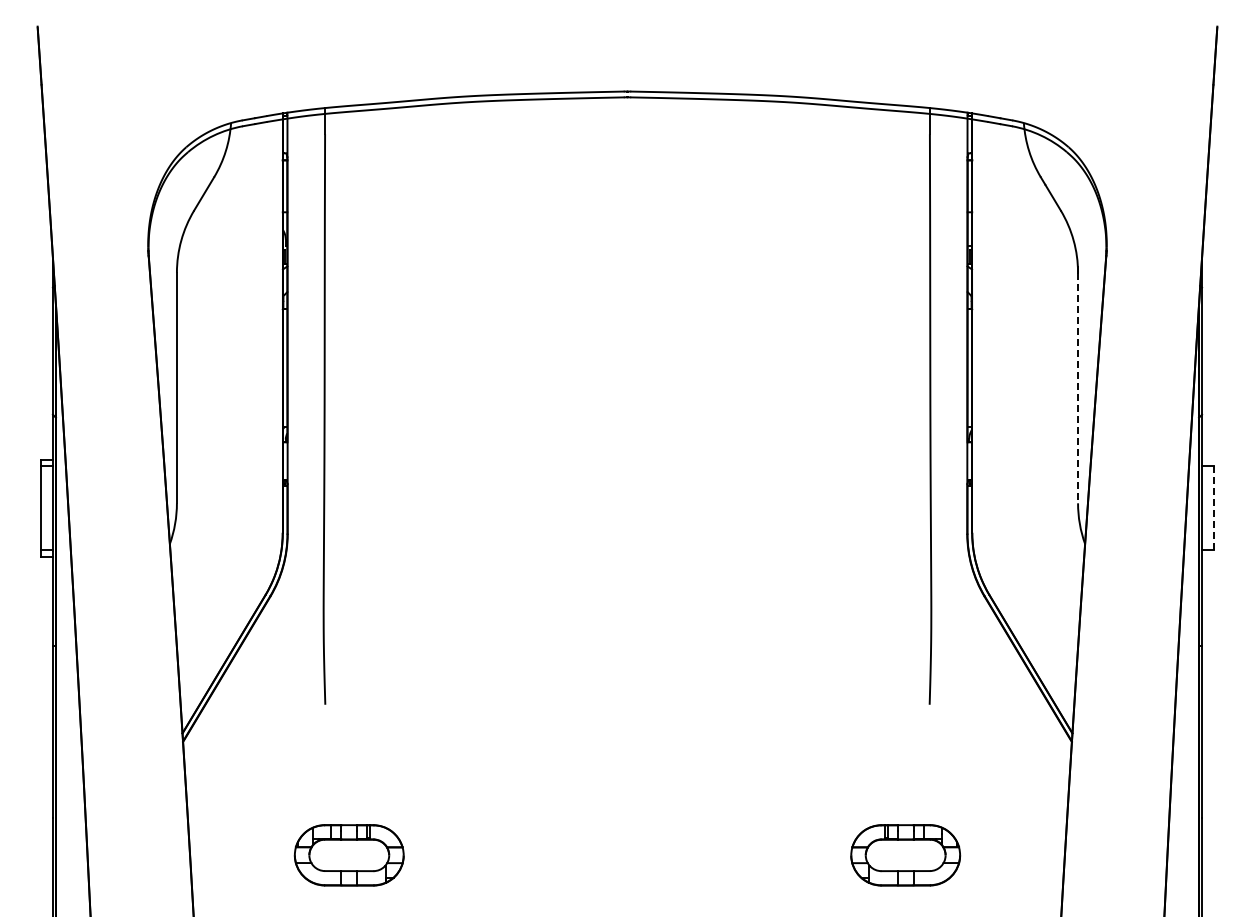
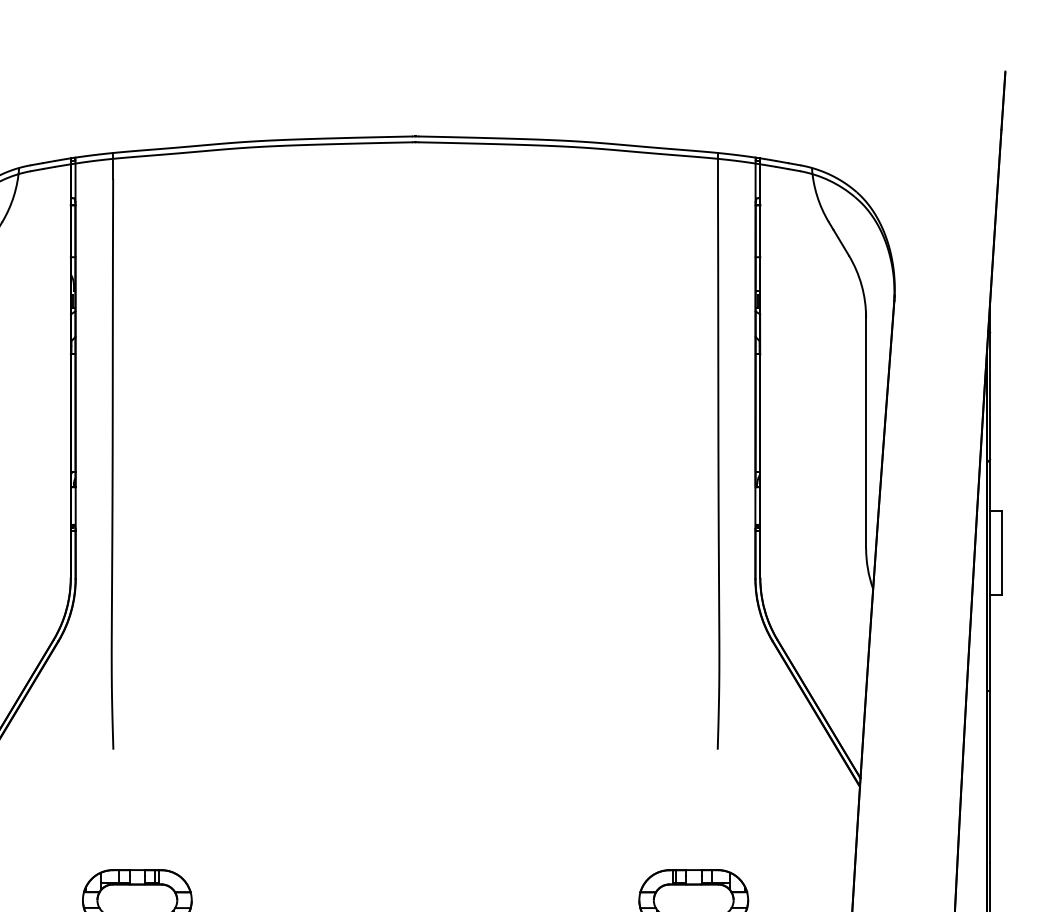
line: (1078, 388) -> (866, 433), dashed -> solid
line: (1214, 507) -> (1002, 552), dashed -> solid

